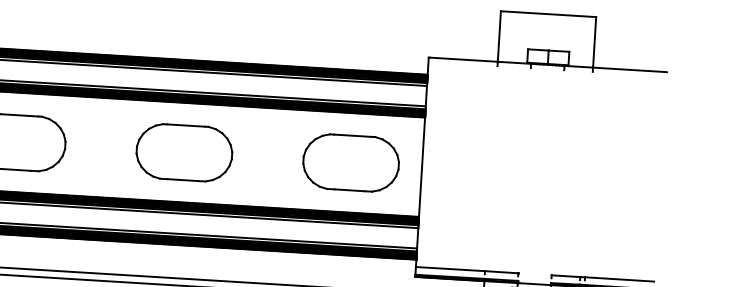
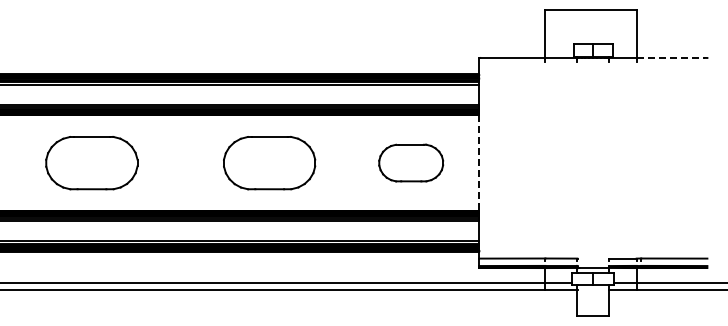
line: (629, 69) -> (671, 57), solid -> dashed
part: (184, 153) -> (269, 163), moved
part: (350, 162) -> (410, 162), size x0.7
line: (422, 166) -> (479, 162), solid -> dashed

